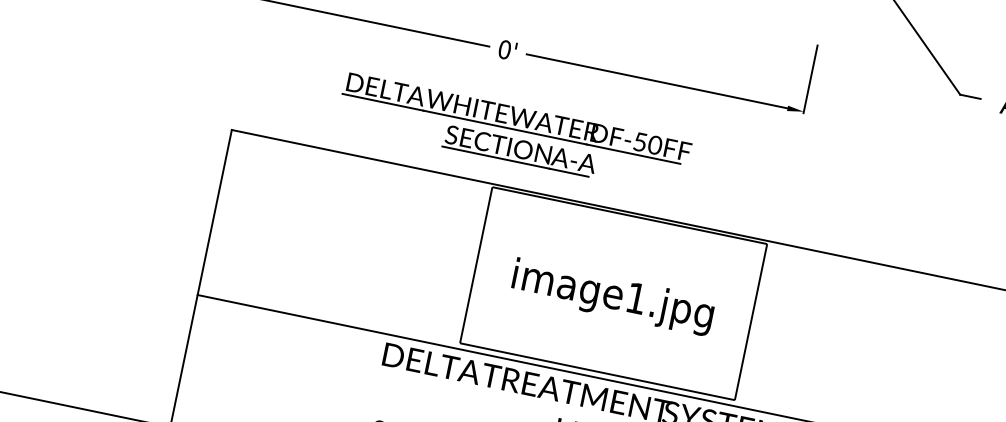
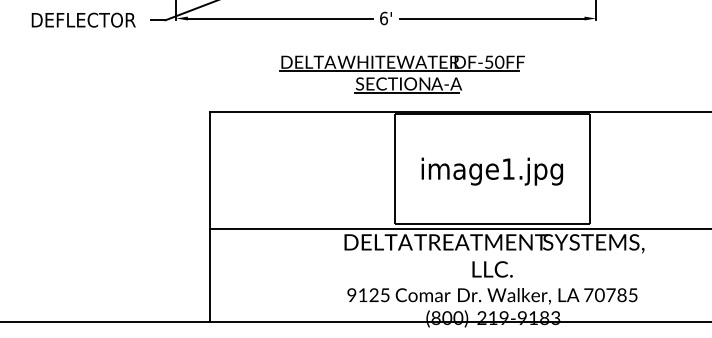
text: (505, 48) -> (384, 17), 0' -> 6'

